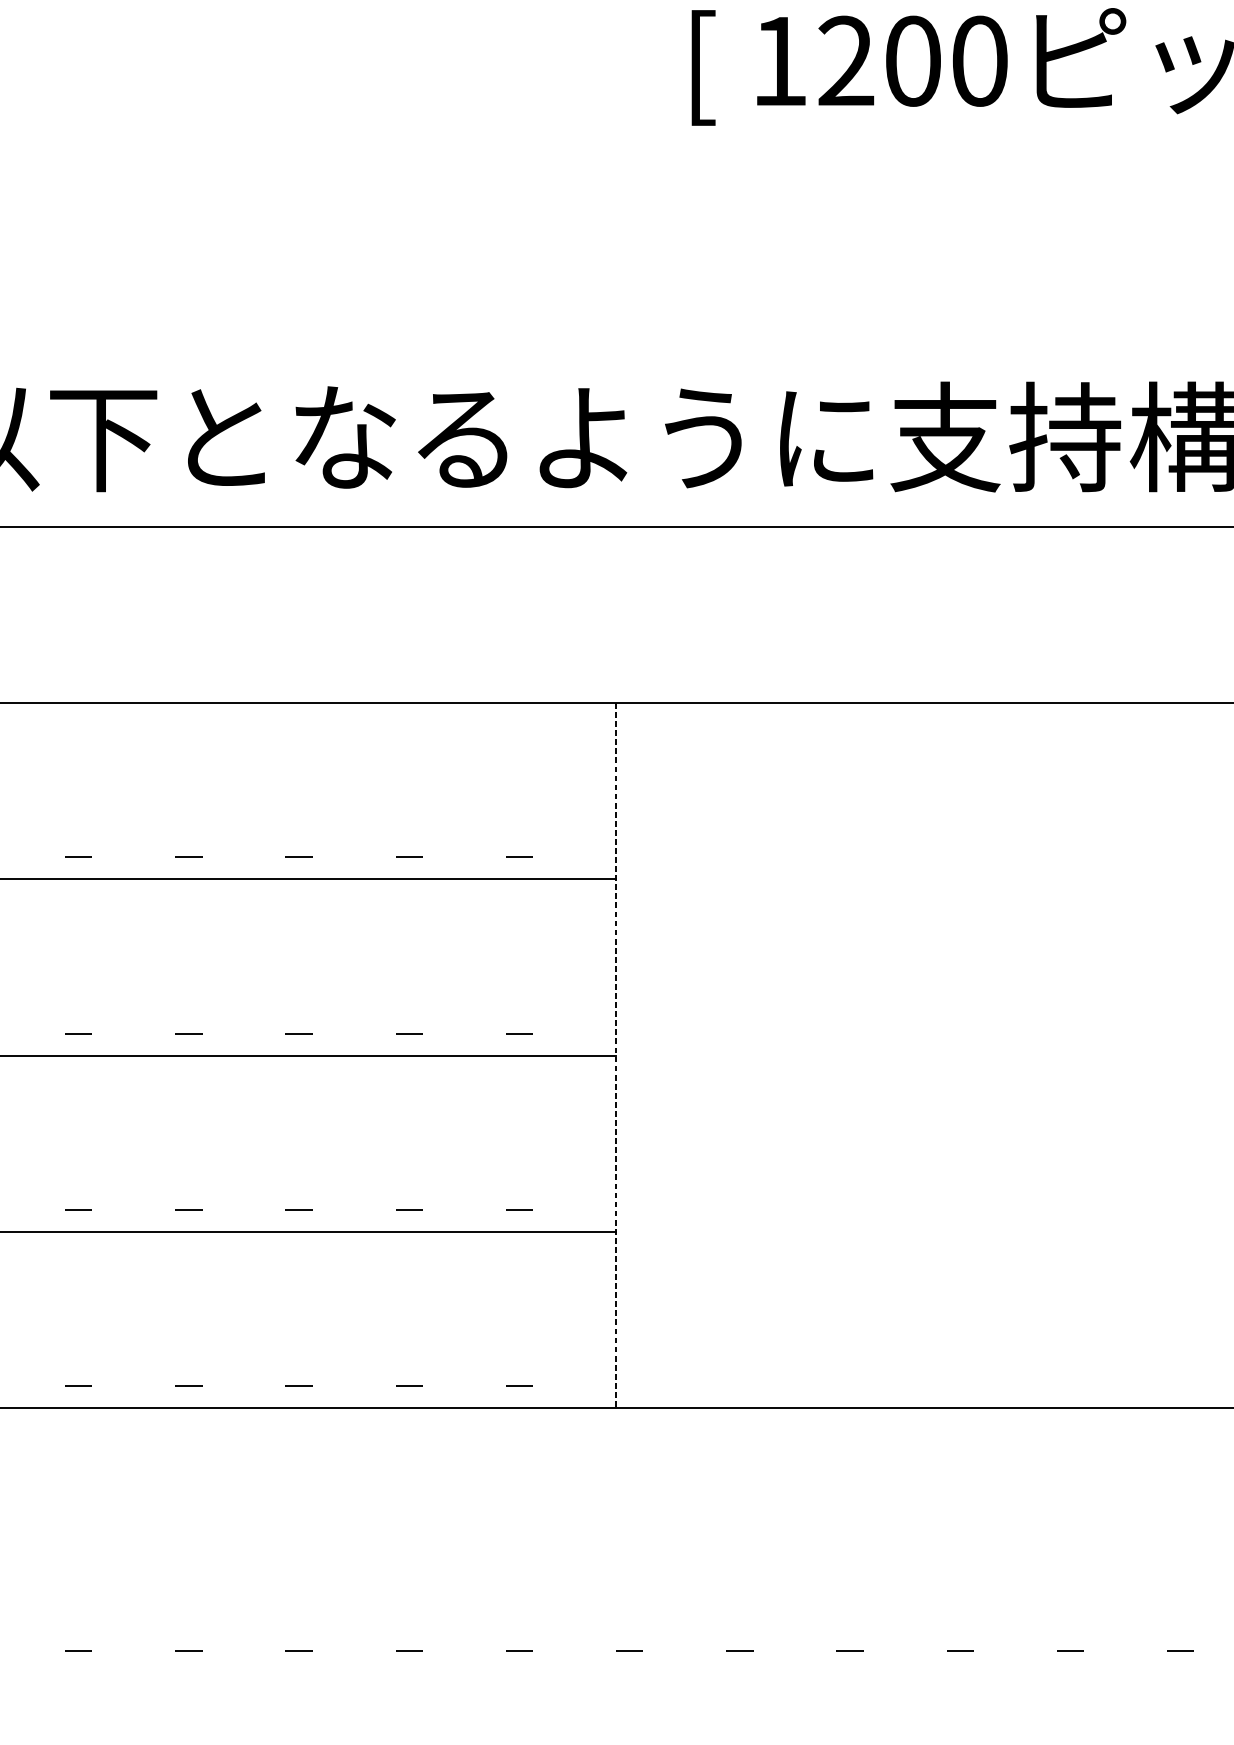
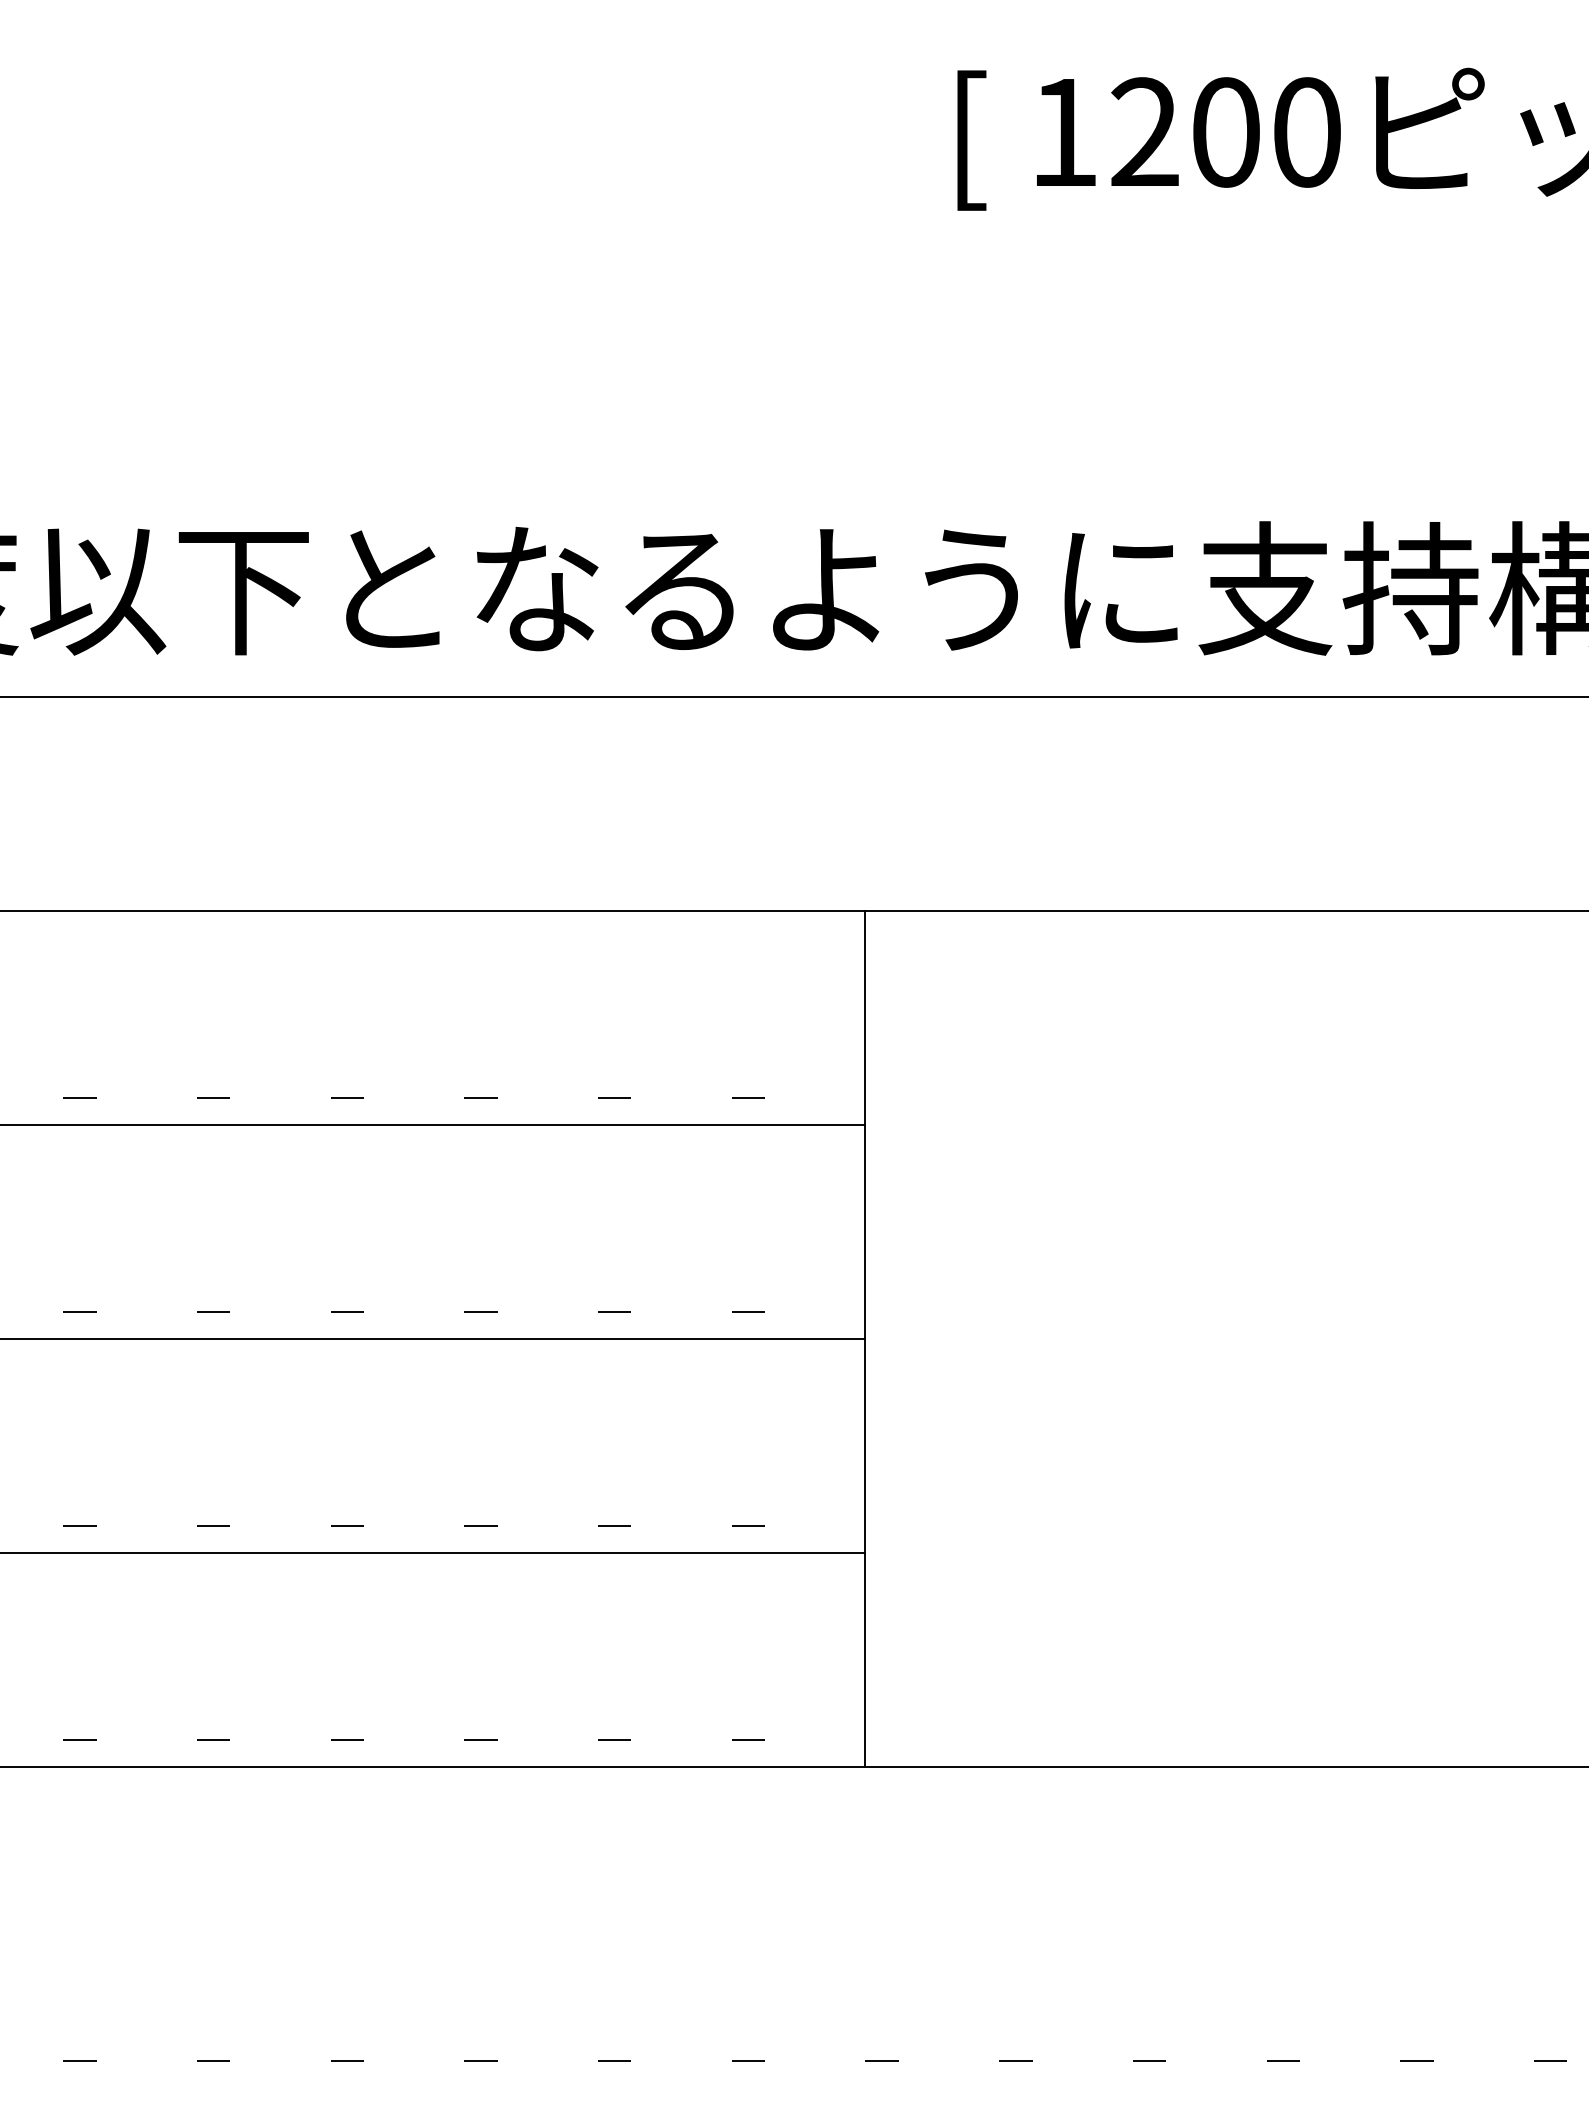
line: (615, 1055) -> (865, 1339), dashed -> solid

